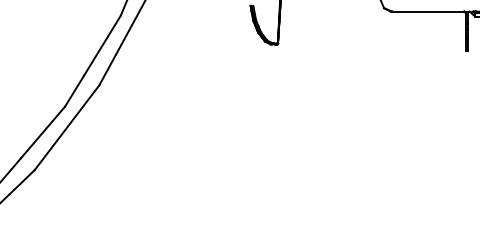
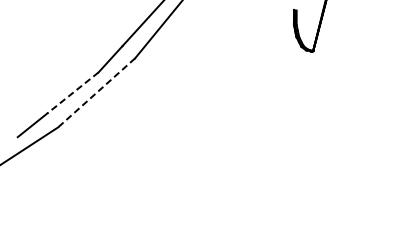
line: (66, 128) -> (95, 93), solid -> dashed
line: (43, 132) -> (73, 93), solid -> dashed

